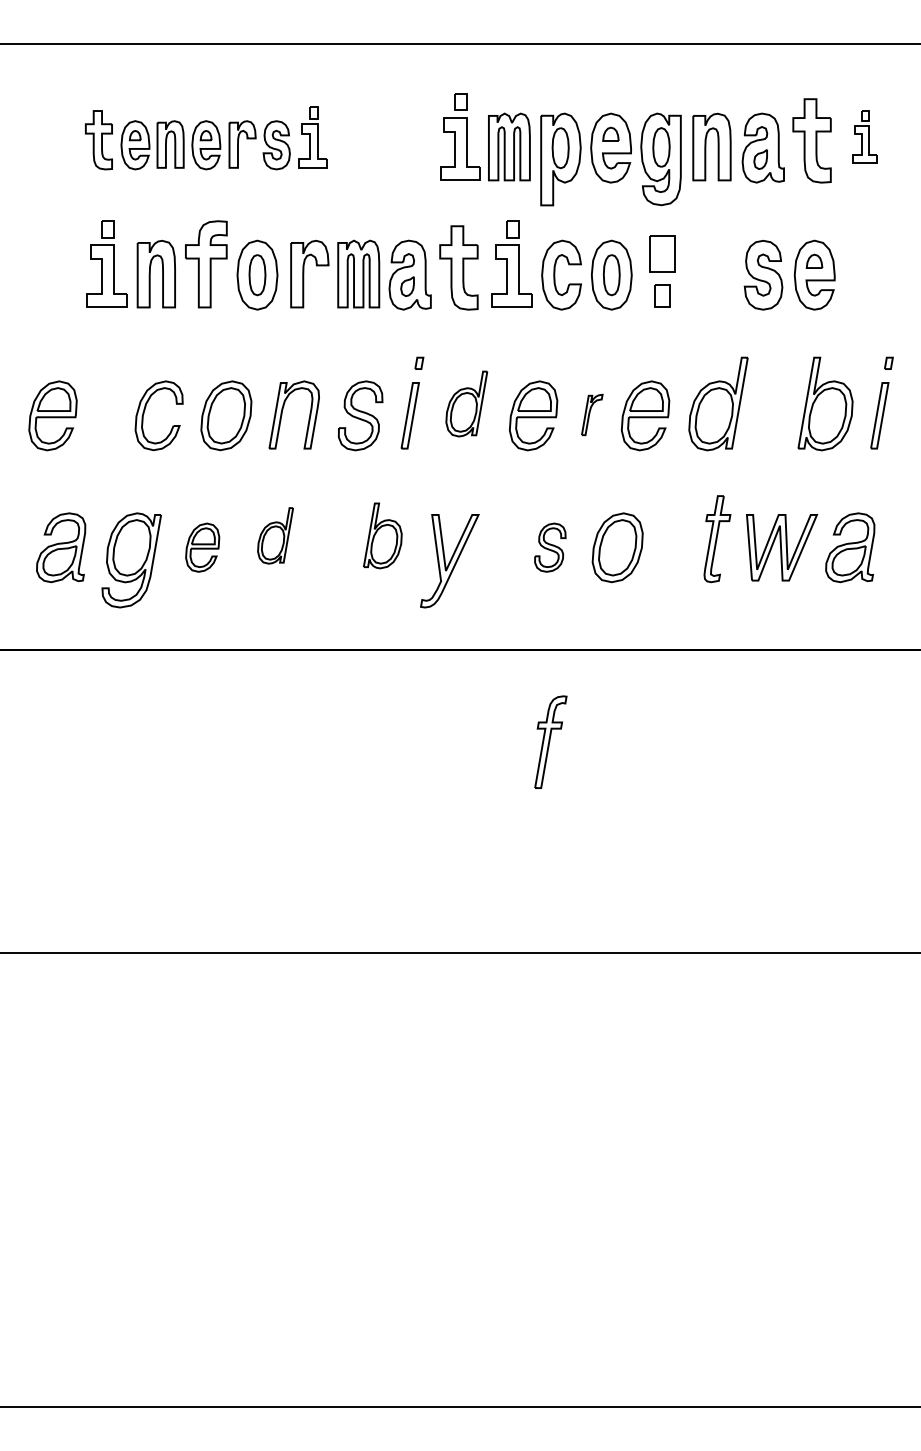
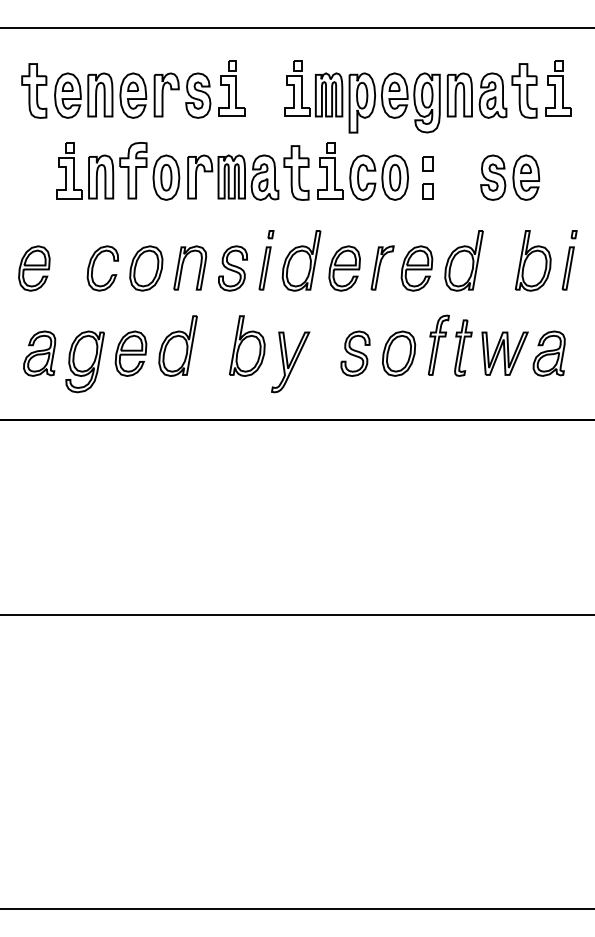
part: (864, 137) -> (558, 88), size x1.67
part: (206, 138) -> (133, 89), size x1.43
part: (661, 253) -> (427, 163), size x0.62
part: (466, 403) -> (301, 260), size x1.43
part: (592, 414) -> (382, 267), size x1.67
part: (274, 535) -> (177, 345), size x1.67
part: (383, 535) -> (247, 345), size x1.43
part: (201, 547) -> (130, 353), size x1.43
part: (550, 547) -> (355, 353), size x1.43
part: (550, 740) -> (438, 344), moved

